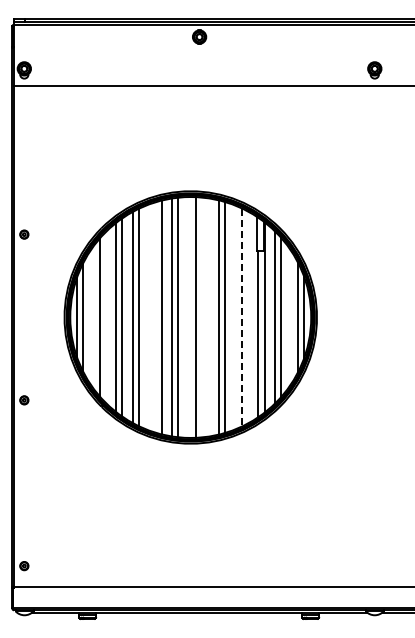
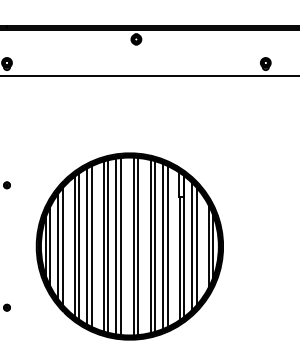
line: (93, 316) -> (58, 245), added
line: (155, 317) -> (103, 246), added
line: (201, 317) -> (137, 246), added
line: (236, 317) -> (163, 246), added
line: (242, 317) -> (168, 246), dashed -> solid

